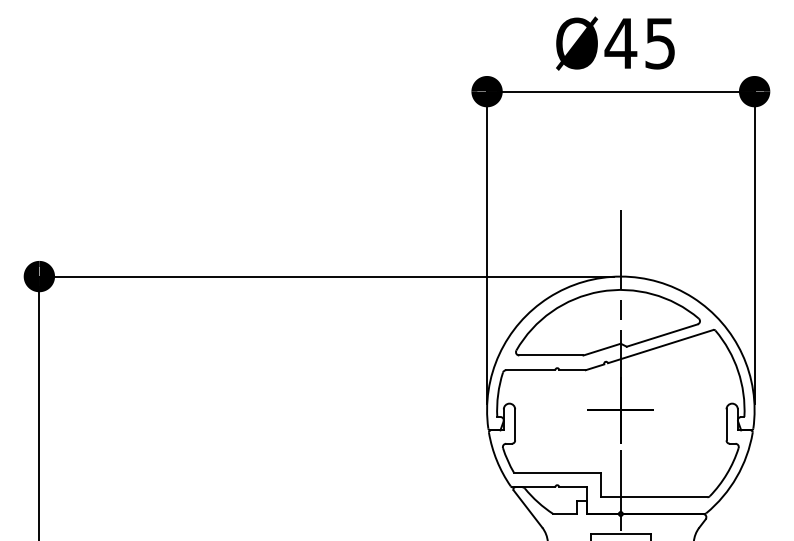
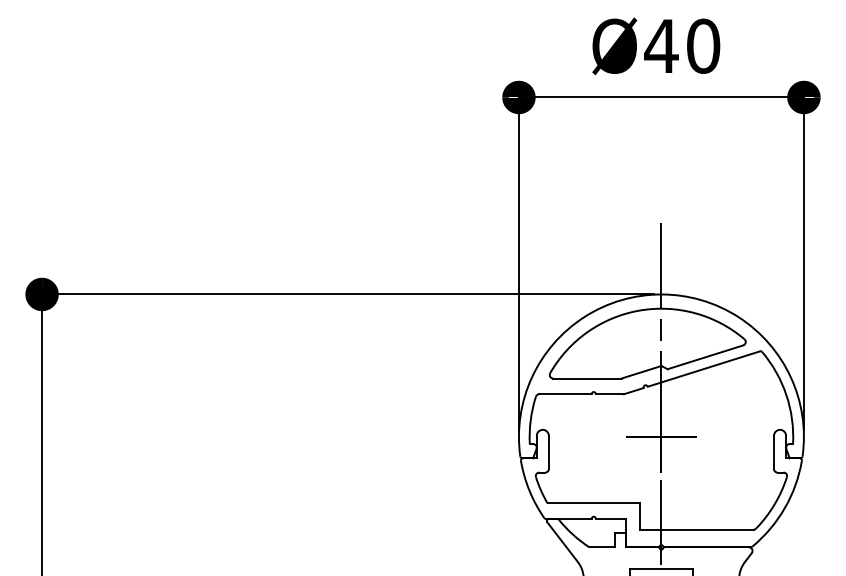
text: (660, 42) -> (703, 45), Ø45 -> Ø40

